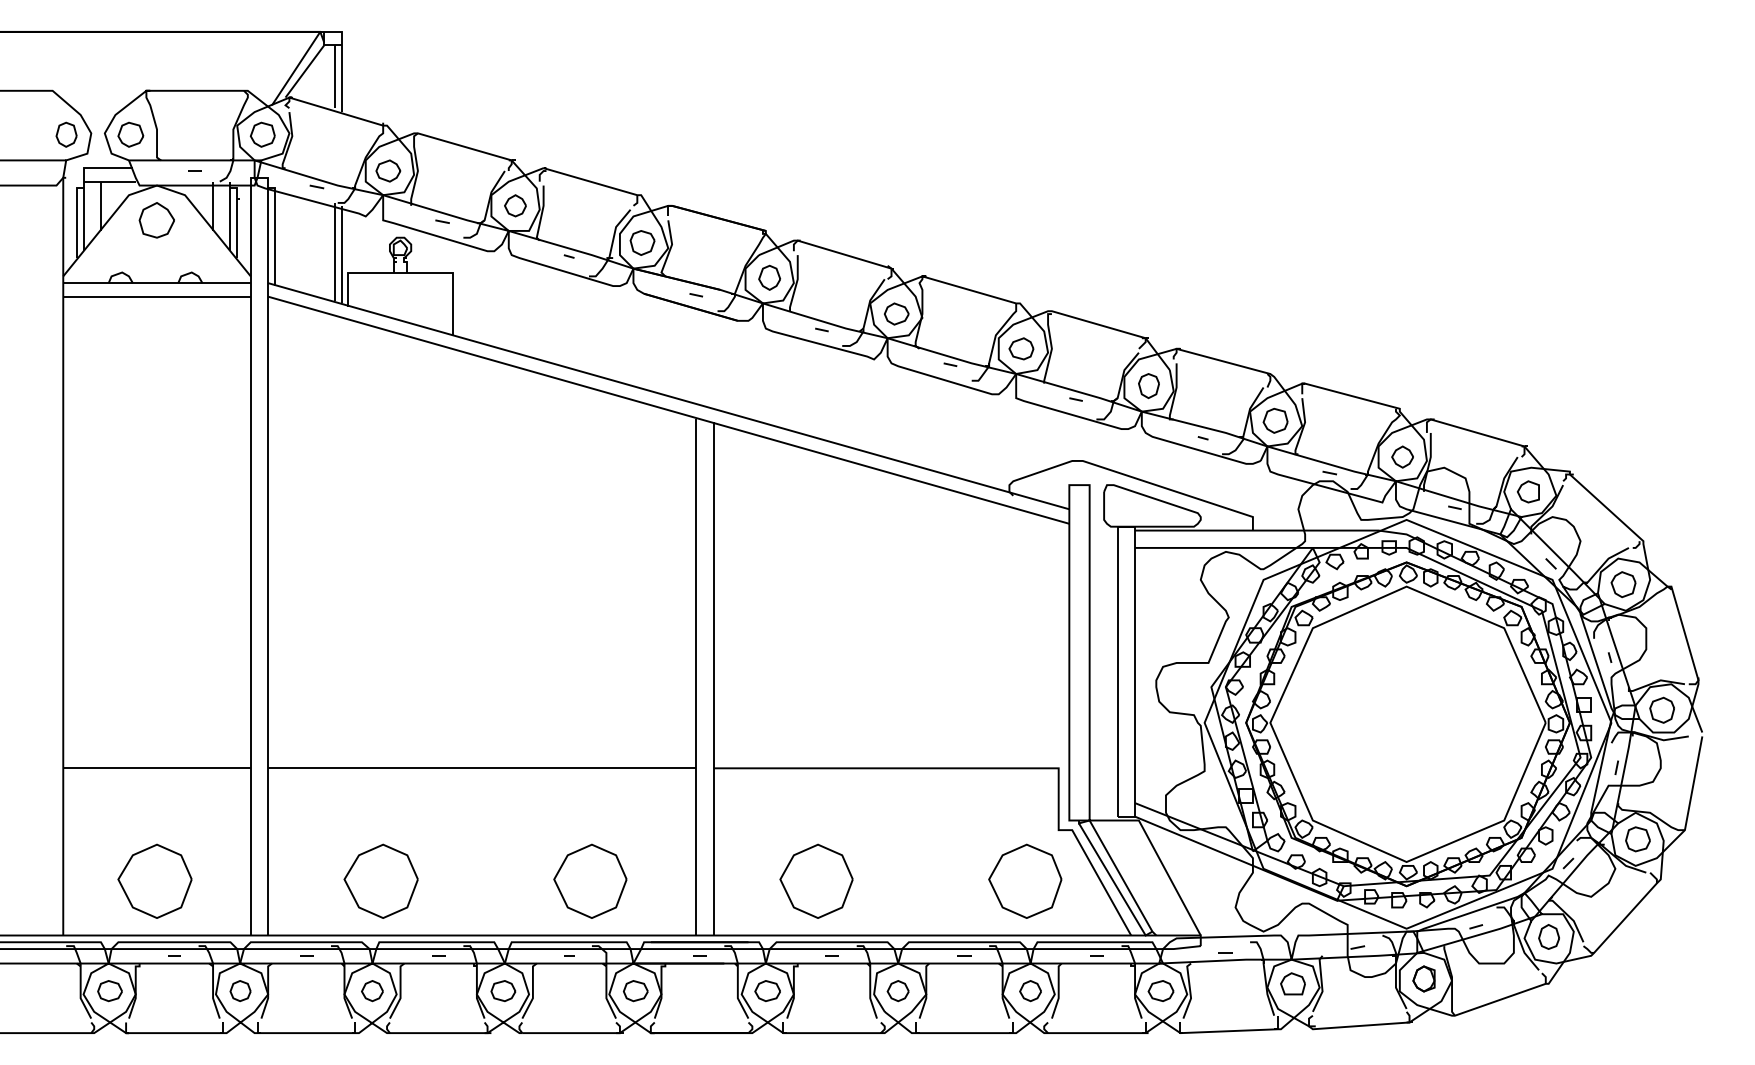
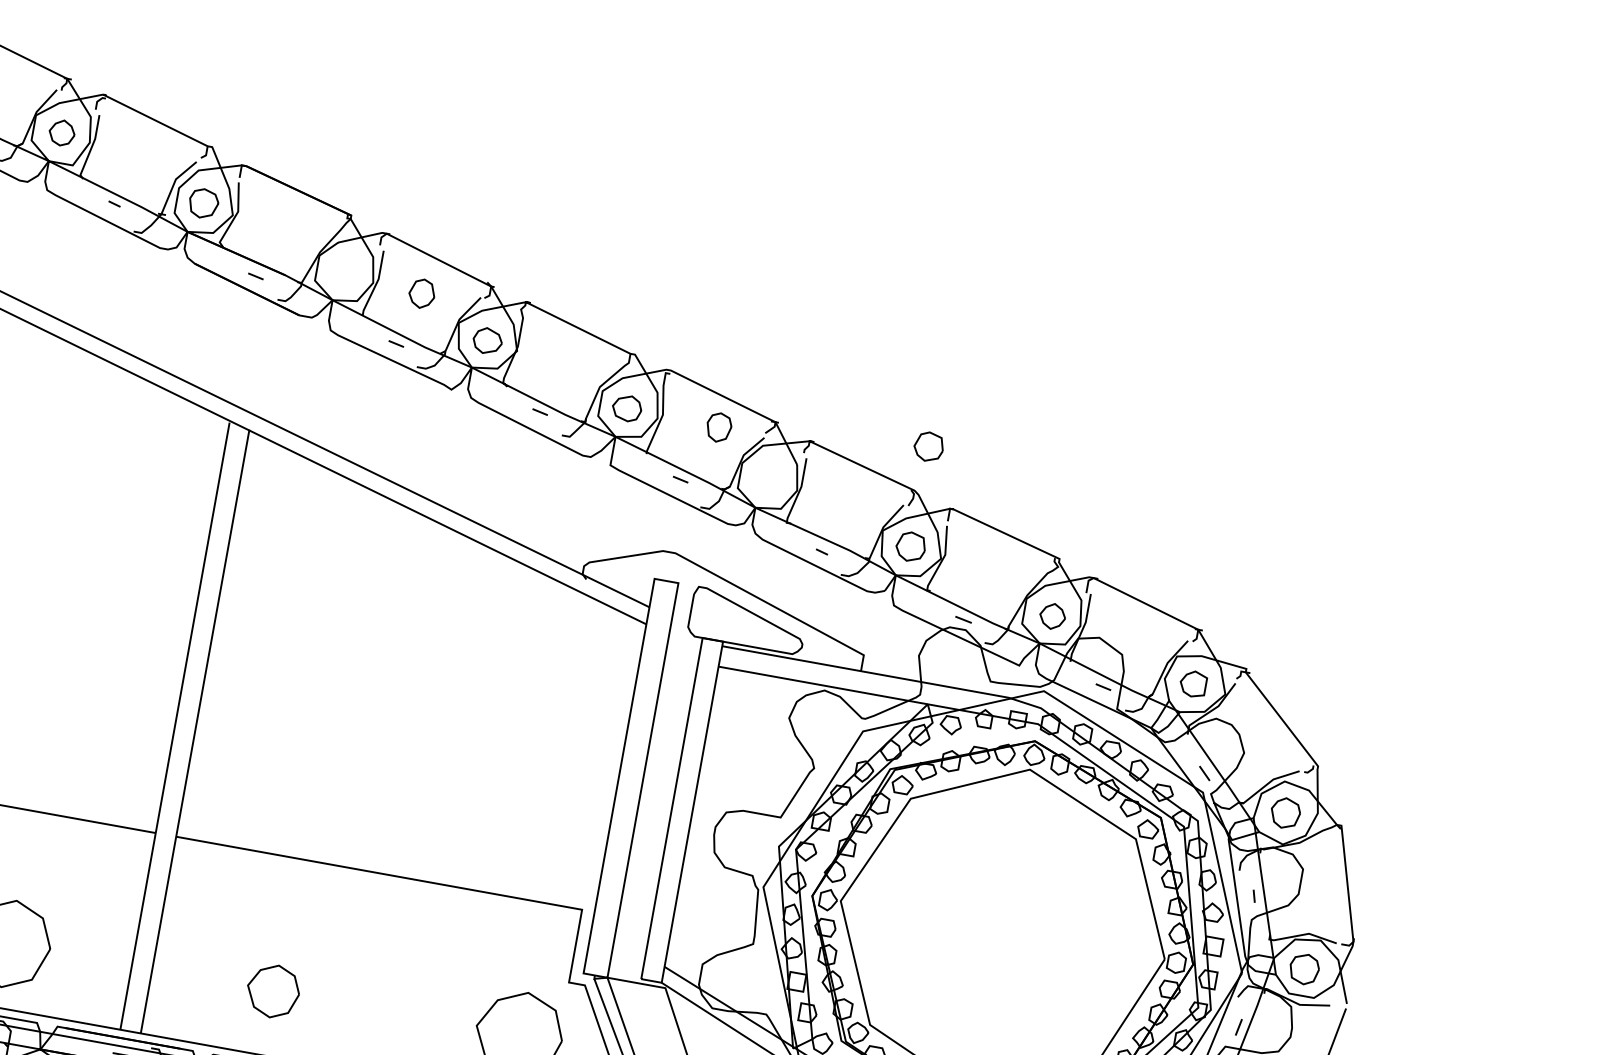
part: (769, 277) -> (421, 293), moved
part: (1275, 335) -> (928, 446), added
part: (1148, 386) -> (718, 428), moved
part: (816, 880) -> (273, 990), size x0.6

